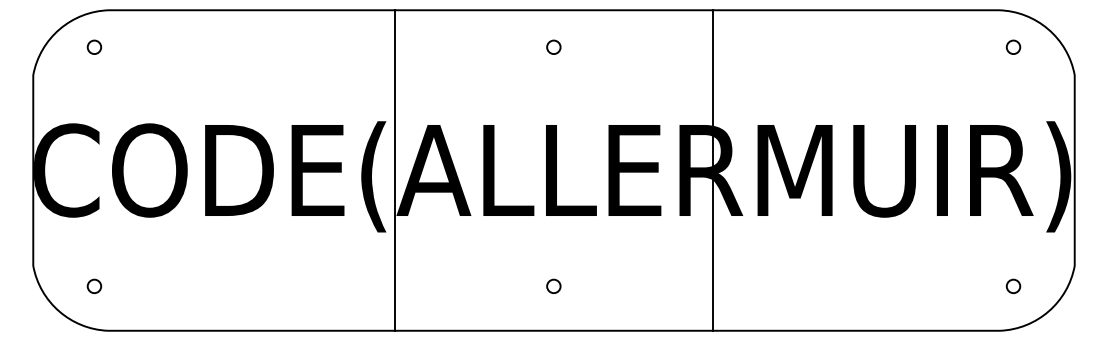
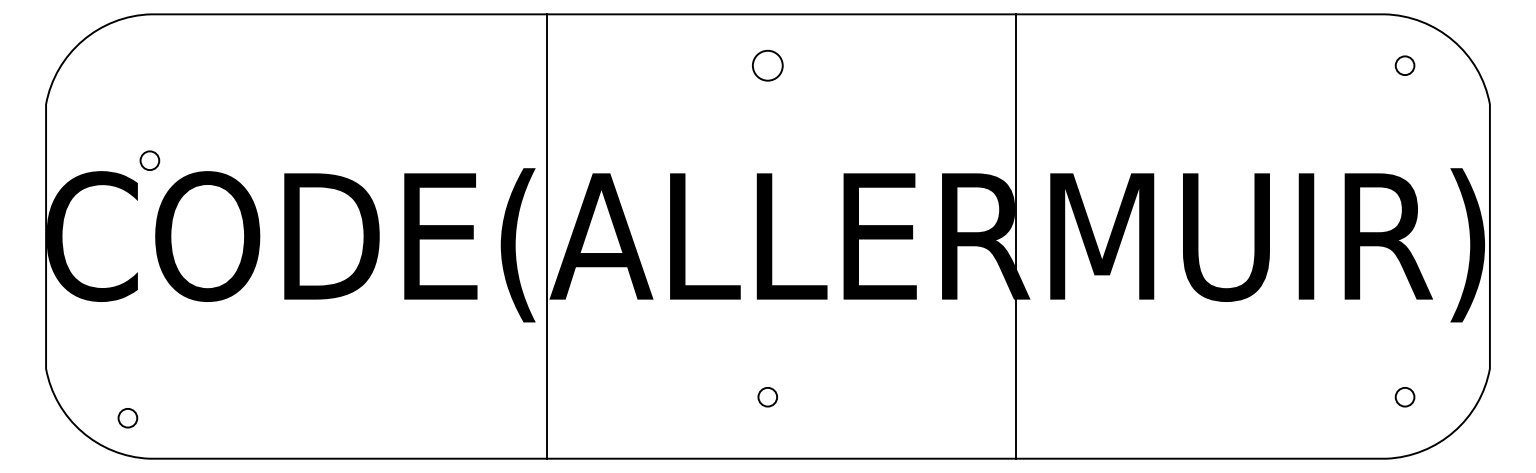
circle: (94, 47) -> (149, 160), moved
circle: (553, 47) -> (767, 65), size x1.6
line: (713, 170) -> (1015, 236), moved
circle: (94, 286) -> (127, 418), moved

